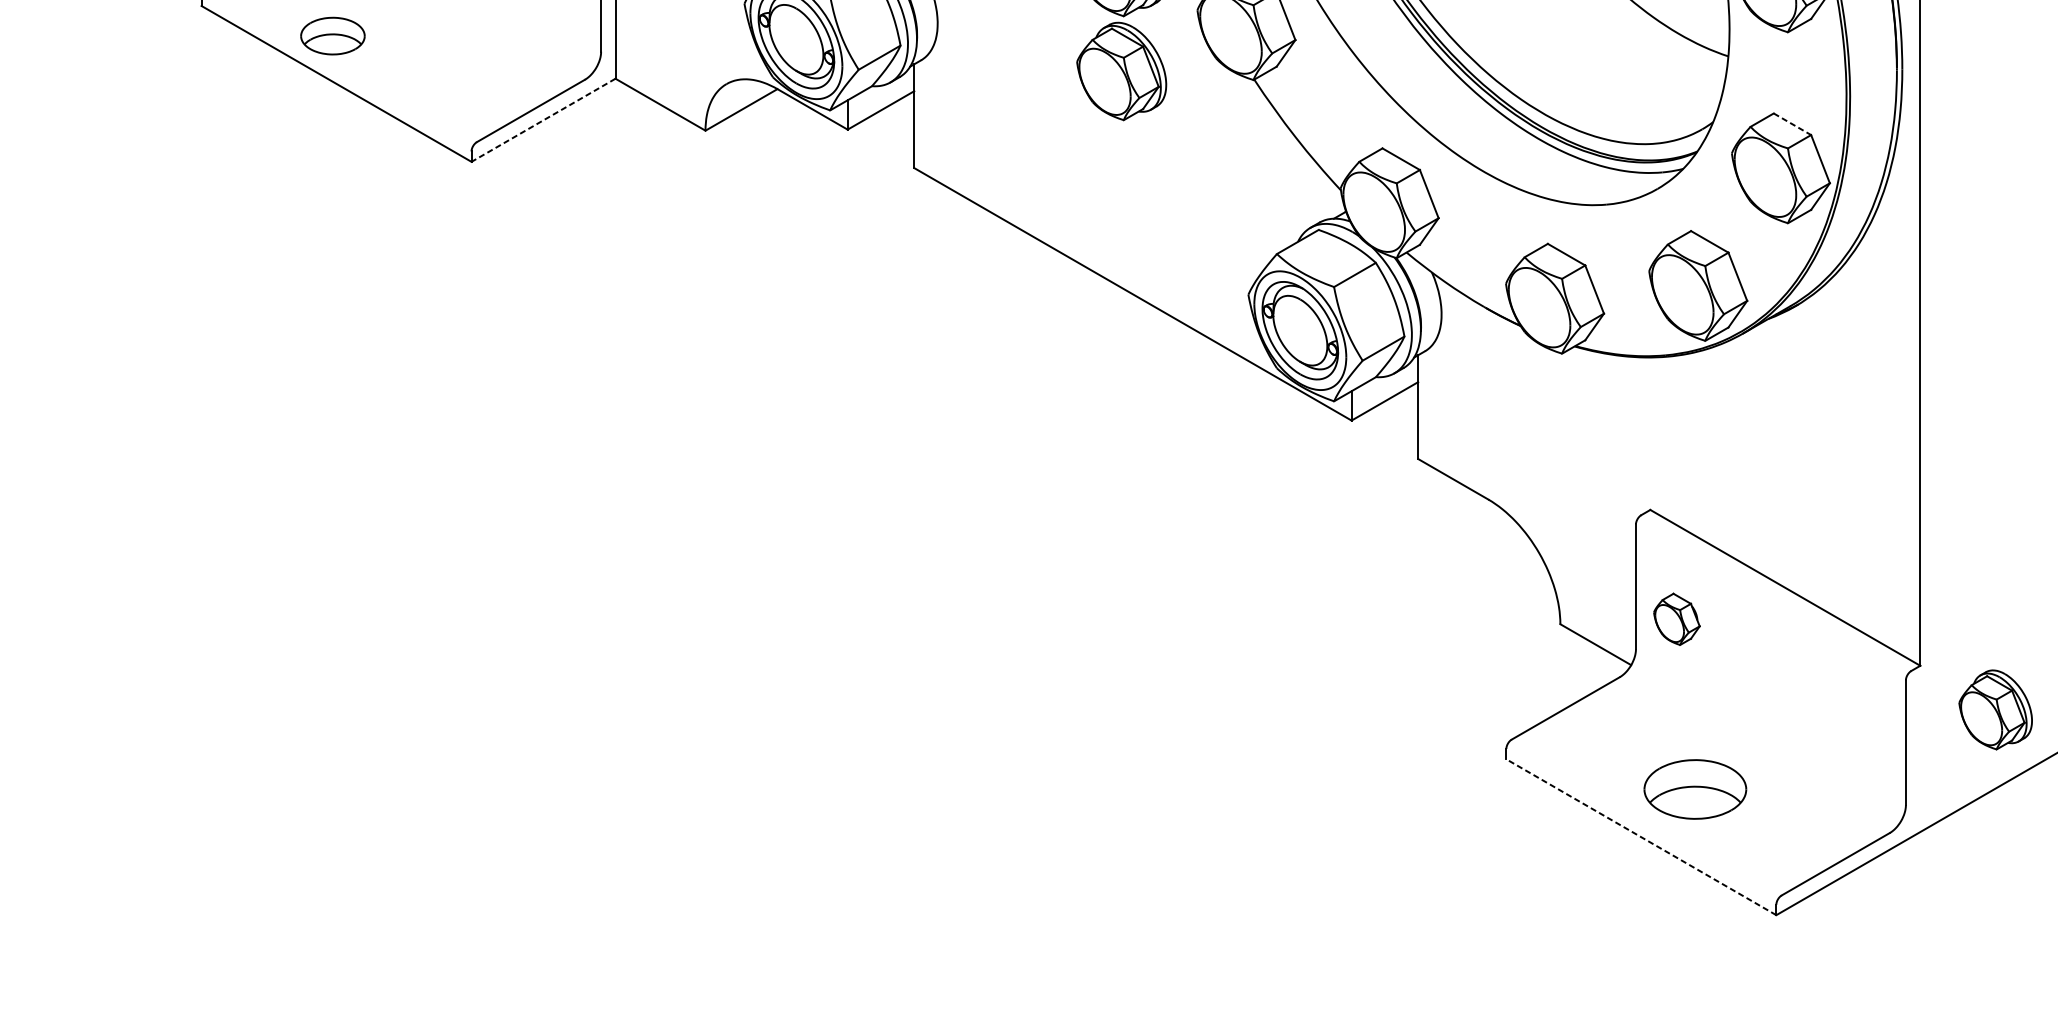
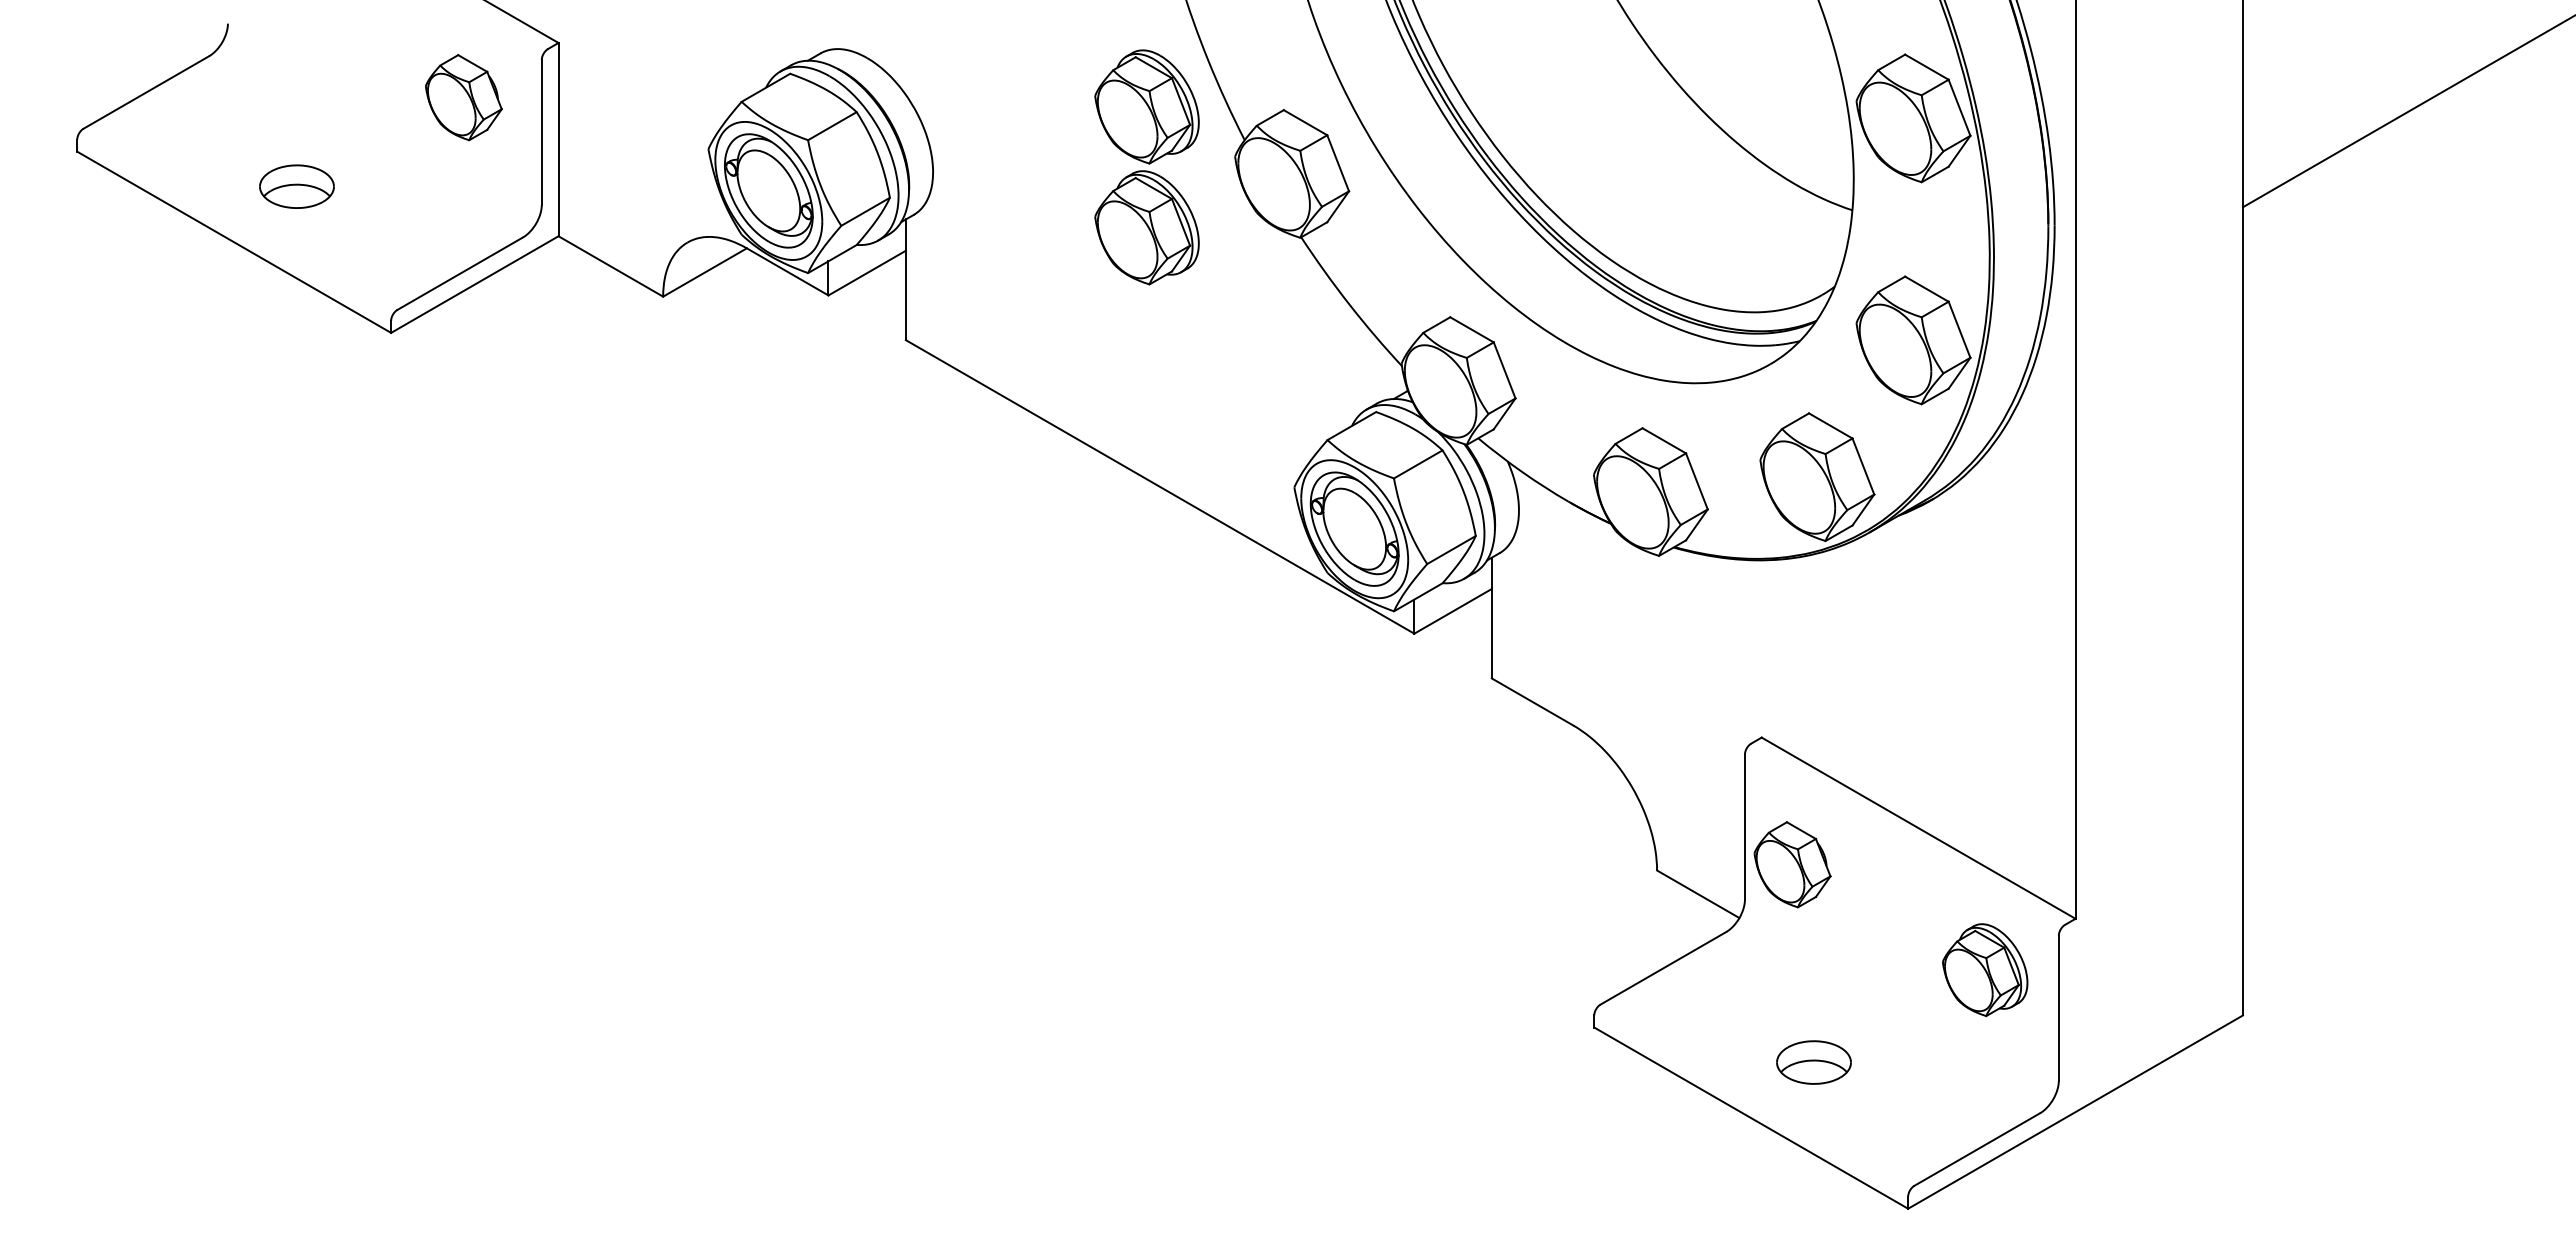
part: (332, 35) -> (296, 186), moved
line: (543, 120) -> (474, 284), dashed -> solid
line: (1792, 124) -> (1927, 289), dashed -> solid
part: (1676, 619) -> (1792, 864), size x1.43
part: (1995, 710) -> (1985, 970), moved
part: (1694, 789) -> (1813, 1062), size x0.62
line: (1640, 836) -> (1750, 1117), dashed -> solid

